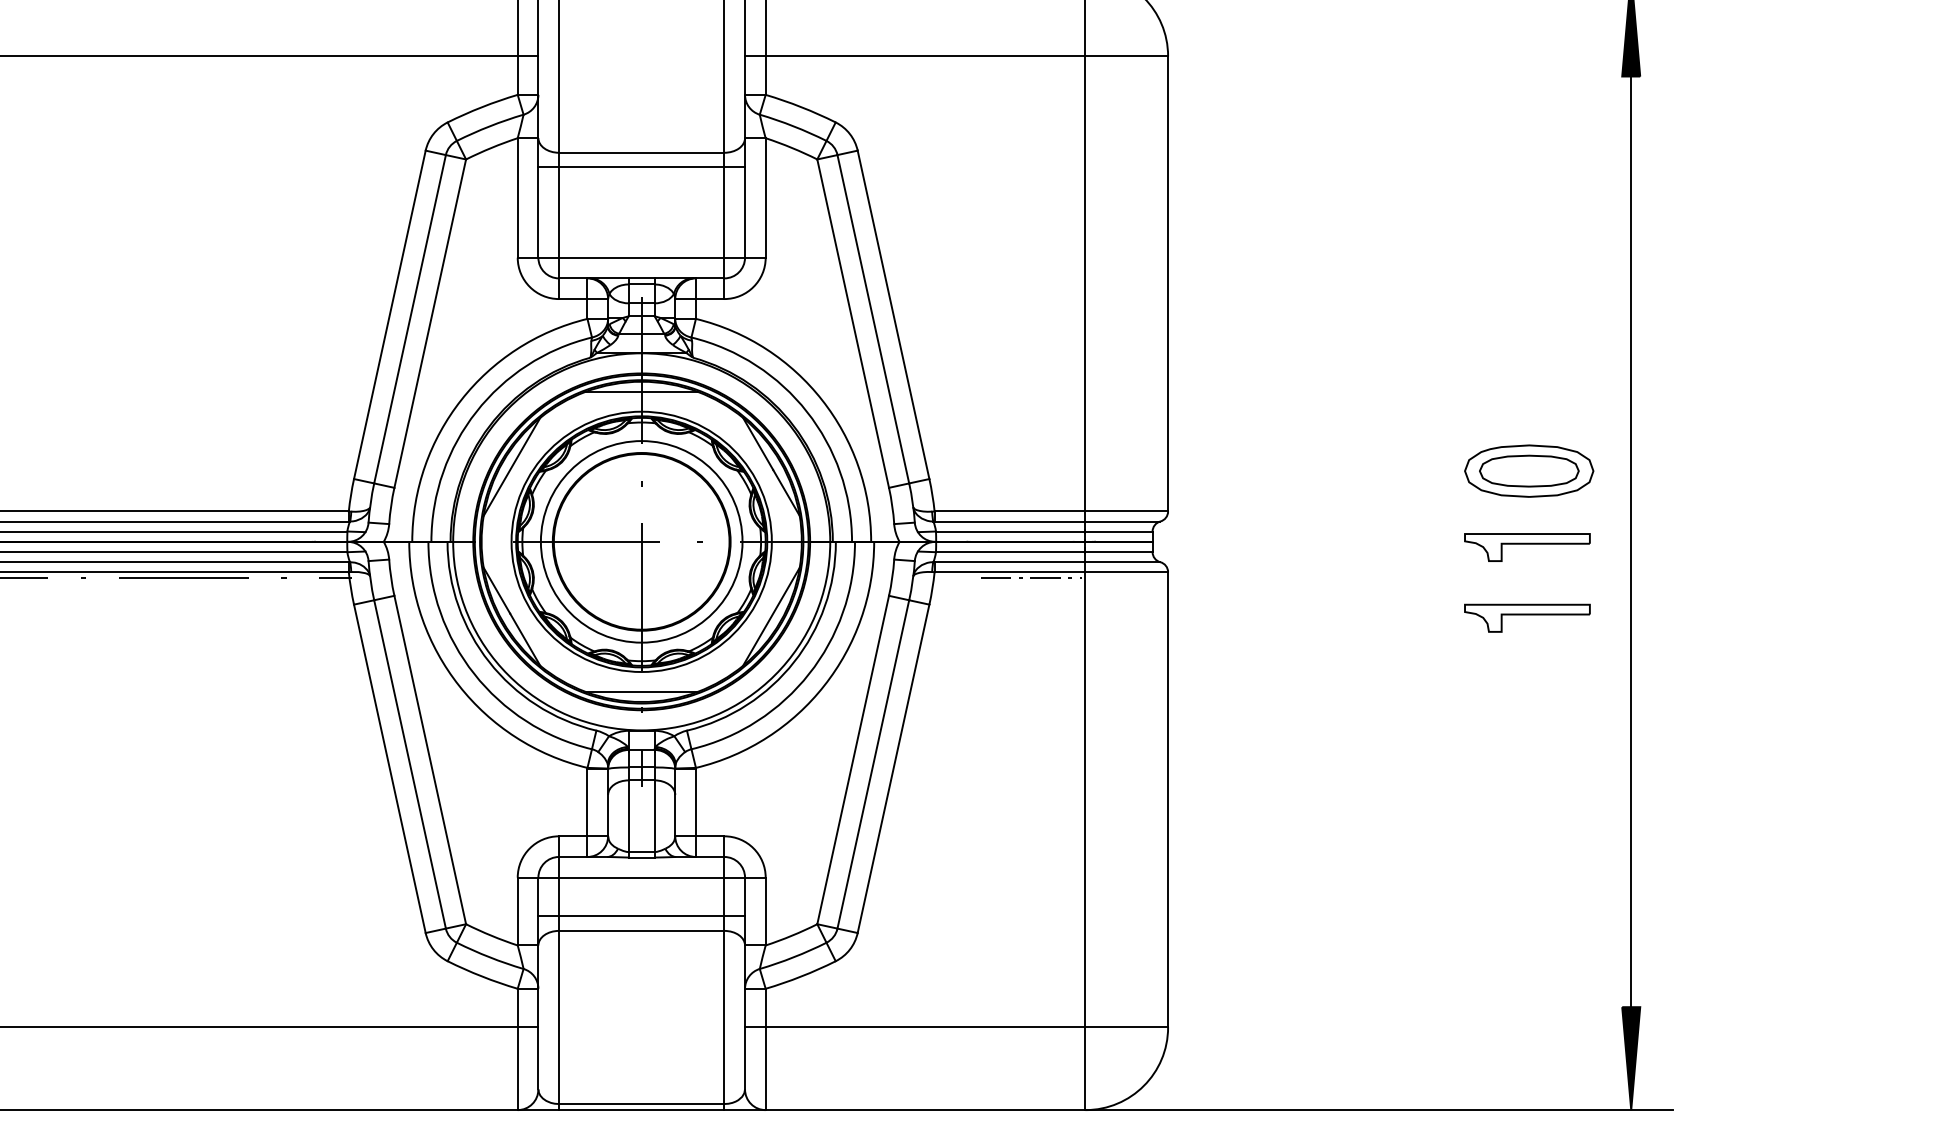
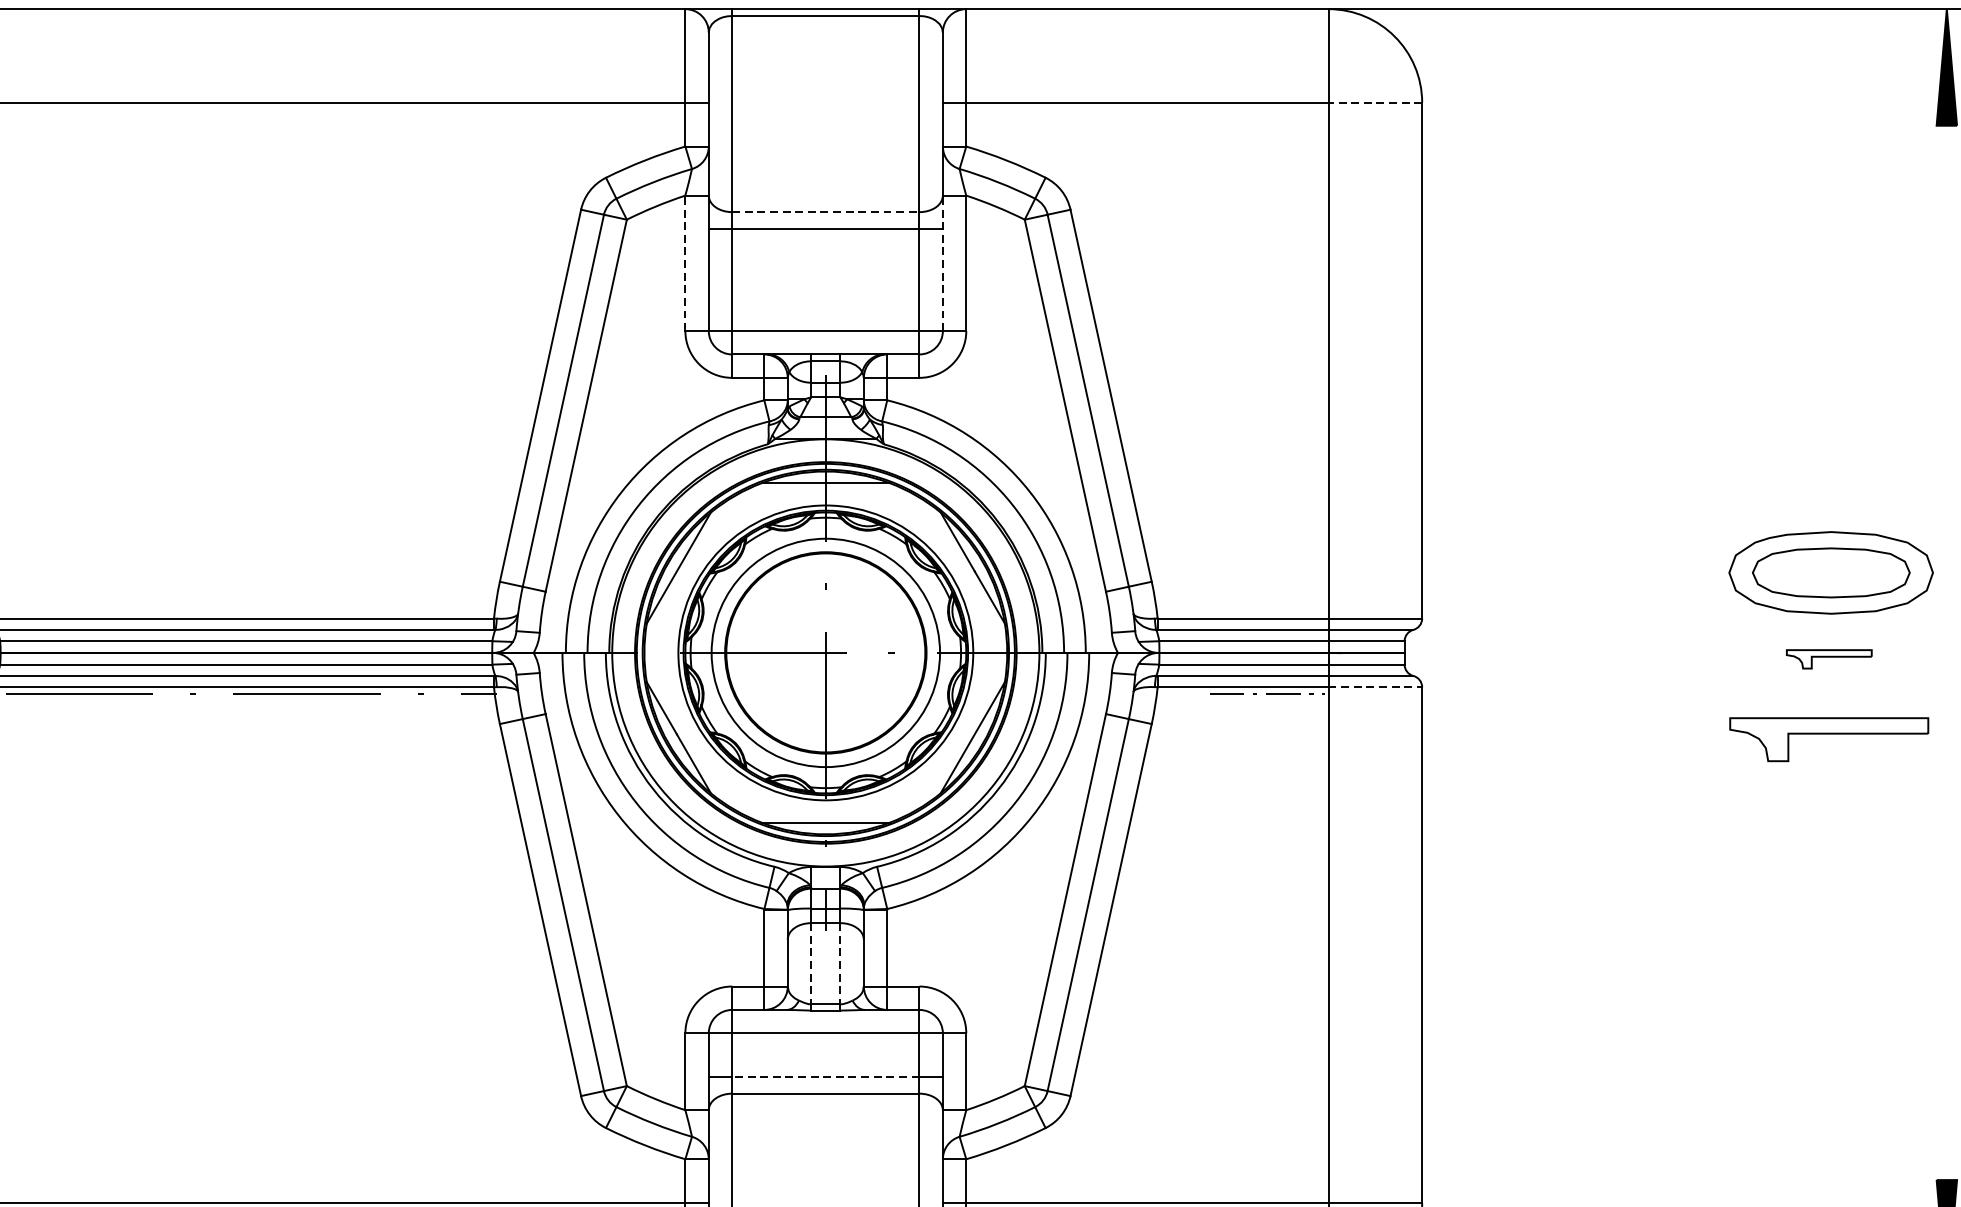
line: (1126, 56) -> (1375, 103), solid -> dashed
line: (641, 152) -> (825, 211), solid -> dashed
line: (517, 197) -> (685, 262), solid -> dashed
line: (745, 197) -> (943, 262), solid -> dashed
part: (1529, 470) -> (1831, 572), size x1.4
line: (1631, 541) -> (1947, 652), removed
part: (1527, 547) -> (1829, 659), size x0.6
line: (1127, 572) -> (1376, 687), solid -> dashed
part: (1527, 617) -> (1829, 738), size x1.4
line: (628, 816) -> (810, 964), solid -> dashed
line: (654, 816) -> (840, 964), solid -> dashed
line: (641, 916) -> (825, 1077), solid -> dashed

